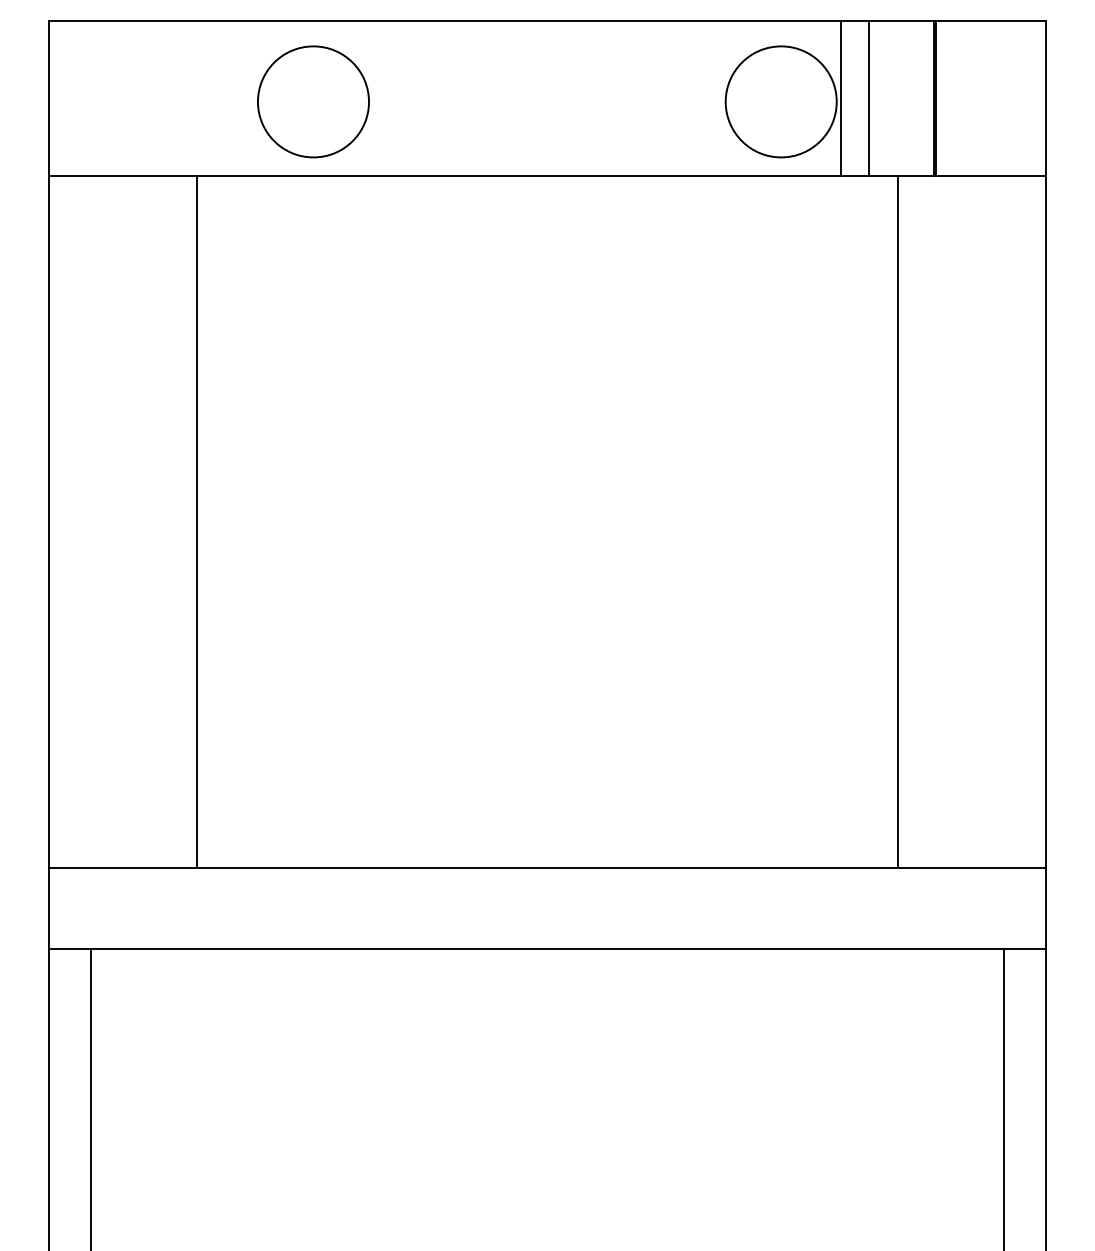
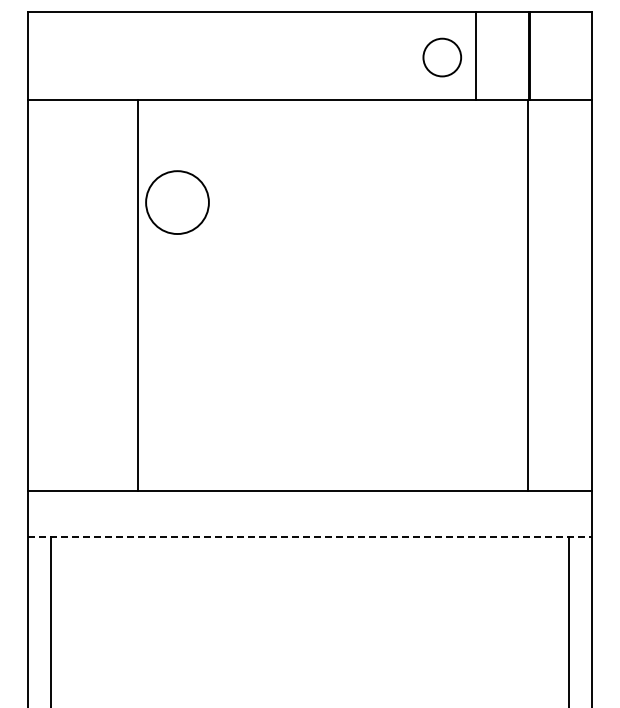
line: (868, 98) -> (491, 55), removed
circle: (313, 101) -> (177, 202), moved
circle: (779, 101) -> (441, 57), size x0.6
line: (196, 522) -> (137, 295), moved
line: (898, 522) -> (528, 295), moved
line: (548, 947) -> (310, 536), solid -> dashed

